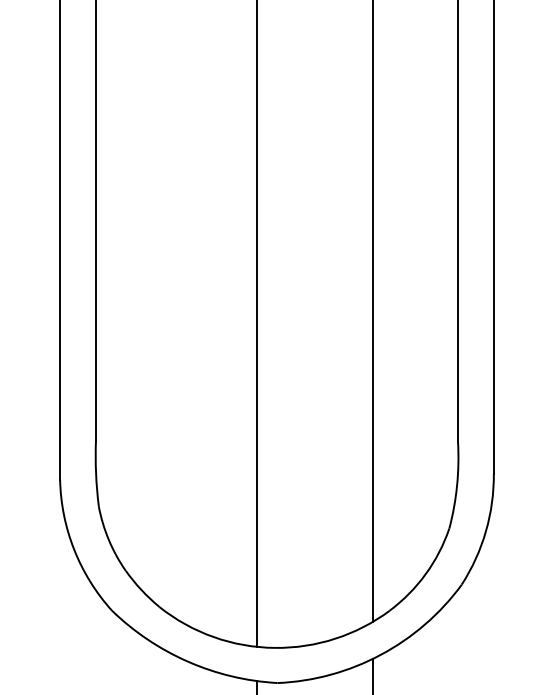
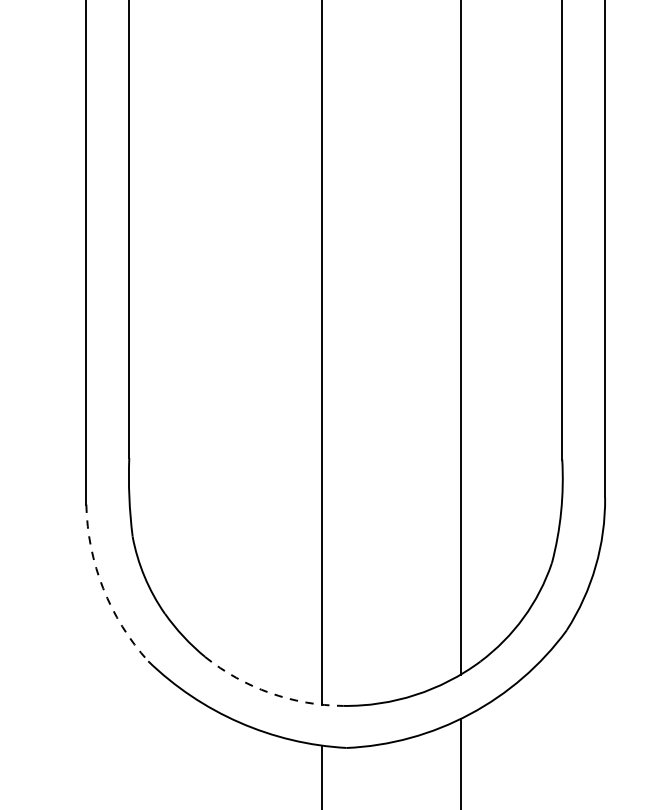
arc: (74, 549) -> (103, 588), solid -> dashed
arc: (213, 637) -> (269, 693), solid -> dashed

